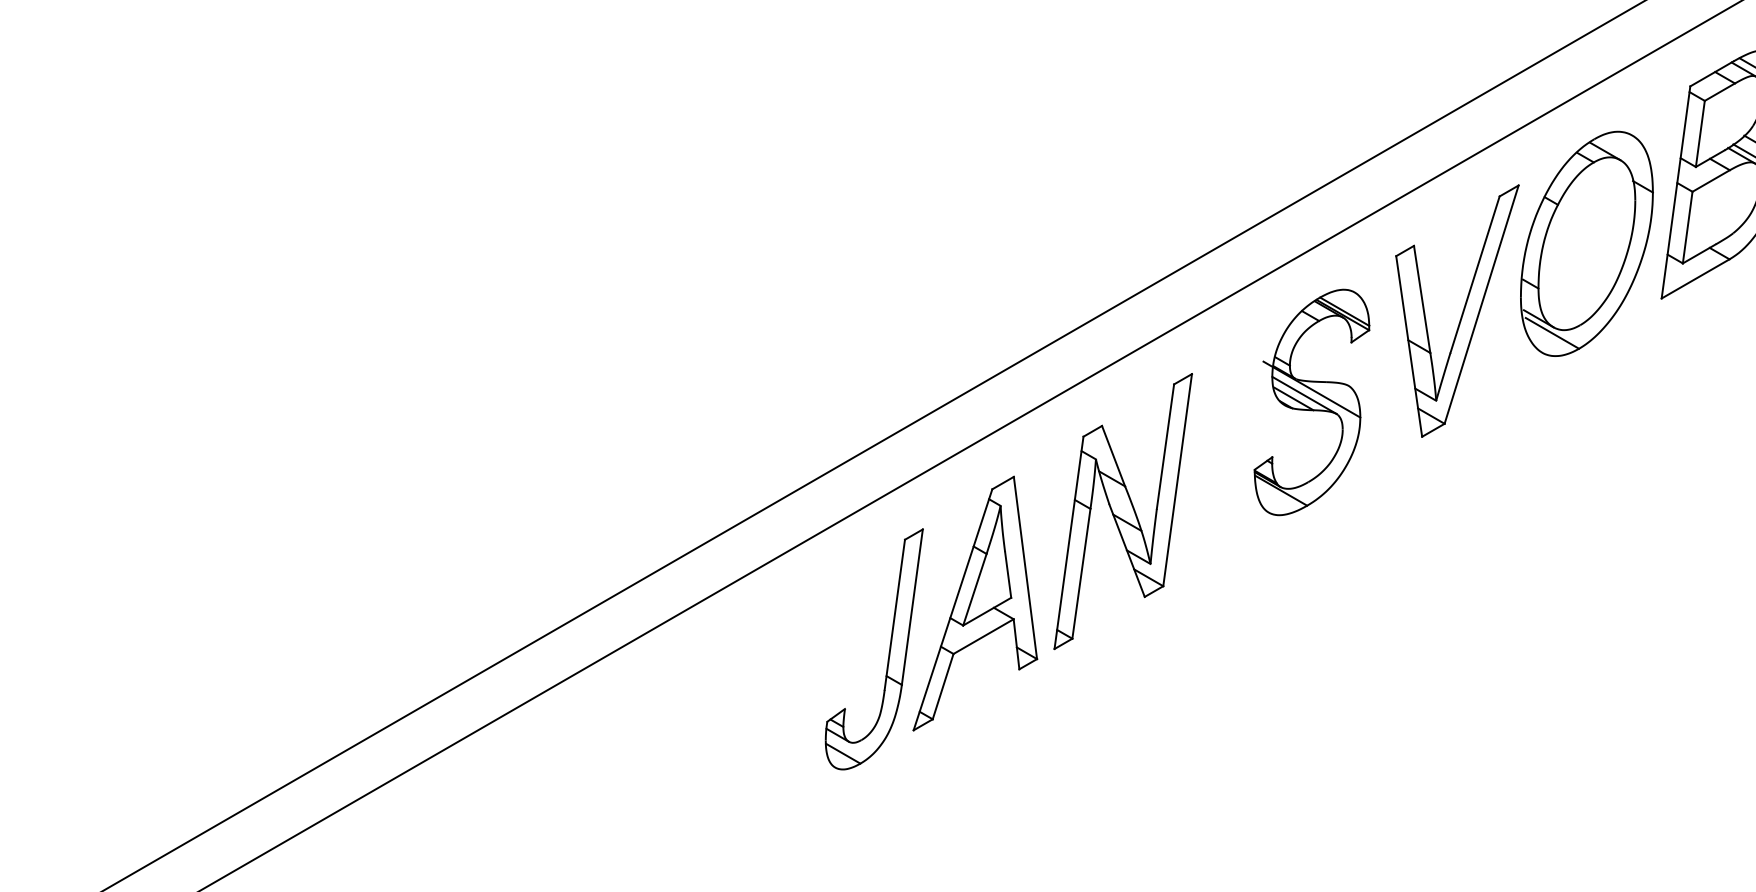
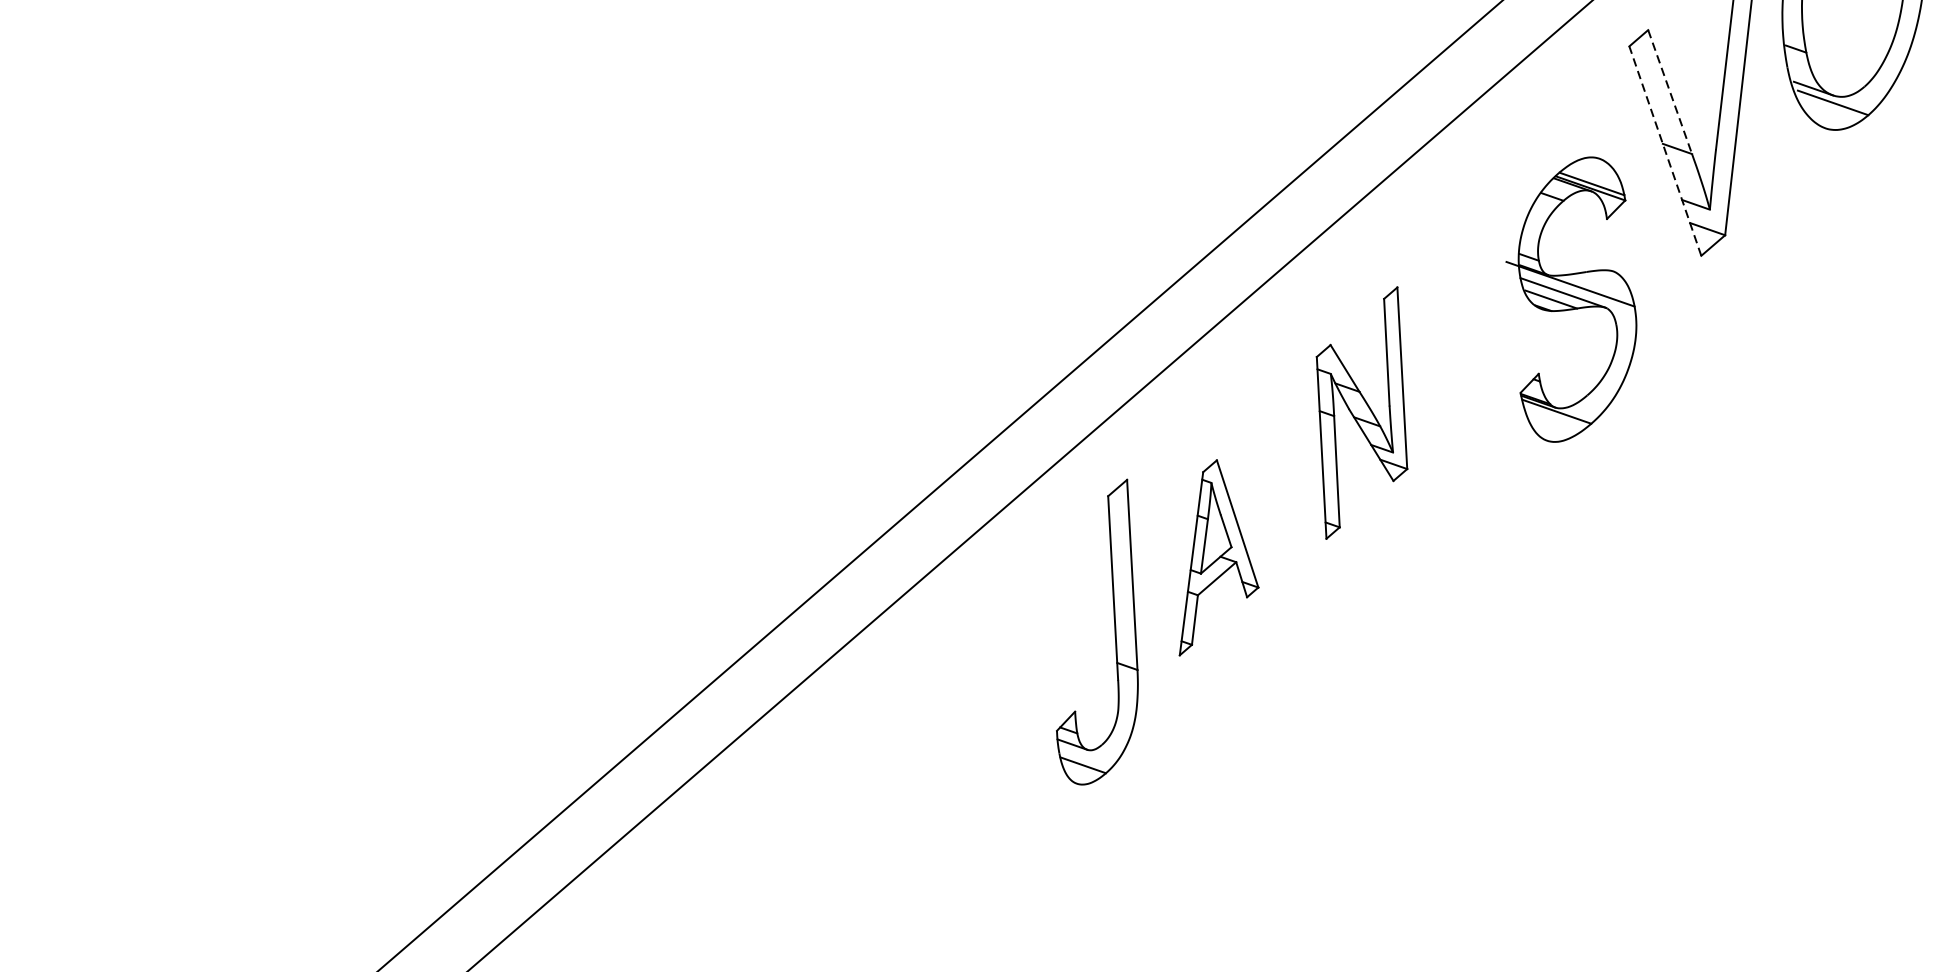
line: (1422, 299) -> (1670, 92), solid -> dashed
line: (1409, 345) -> (1665, 149), solid -> dashed
part: (1311, 402) -> (1572, 299), moved
part: (1122, 511) -> (1361, 413), size x0.7
part: (975, 603) -> (1206, 556), size x0.6

